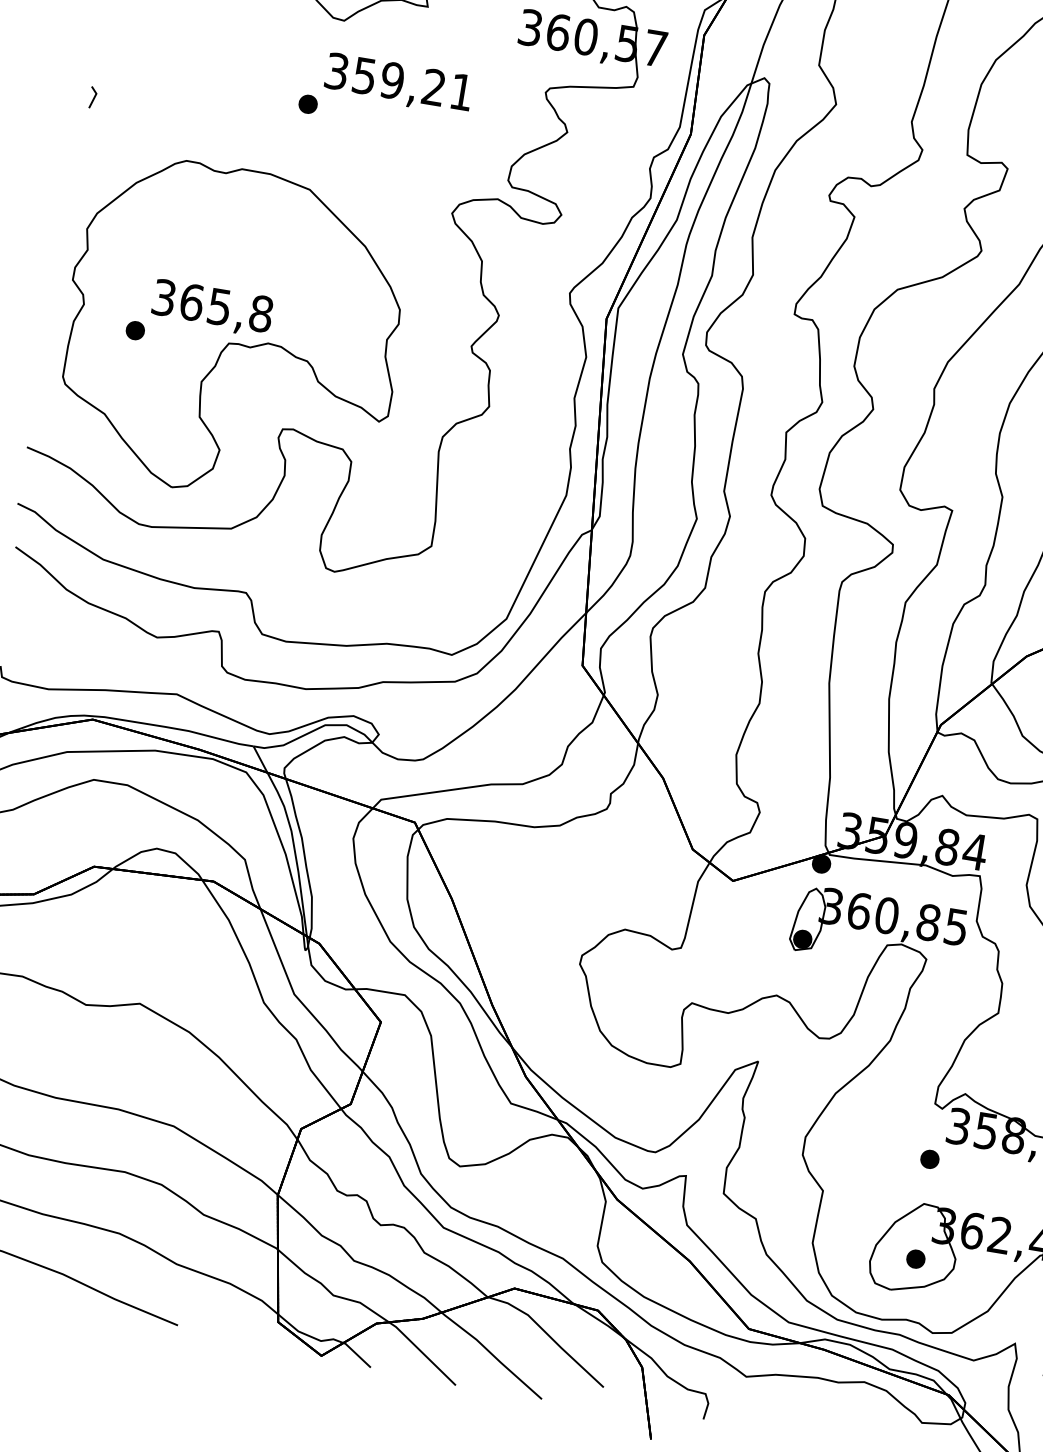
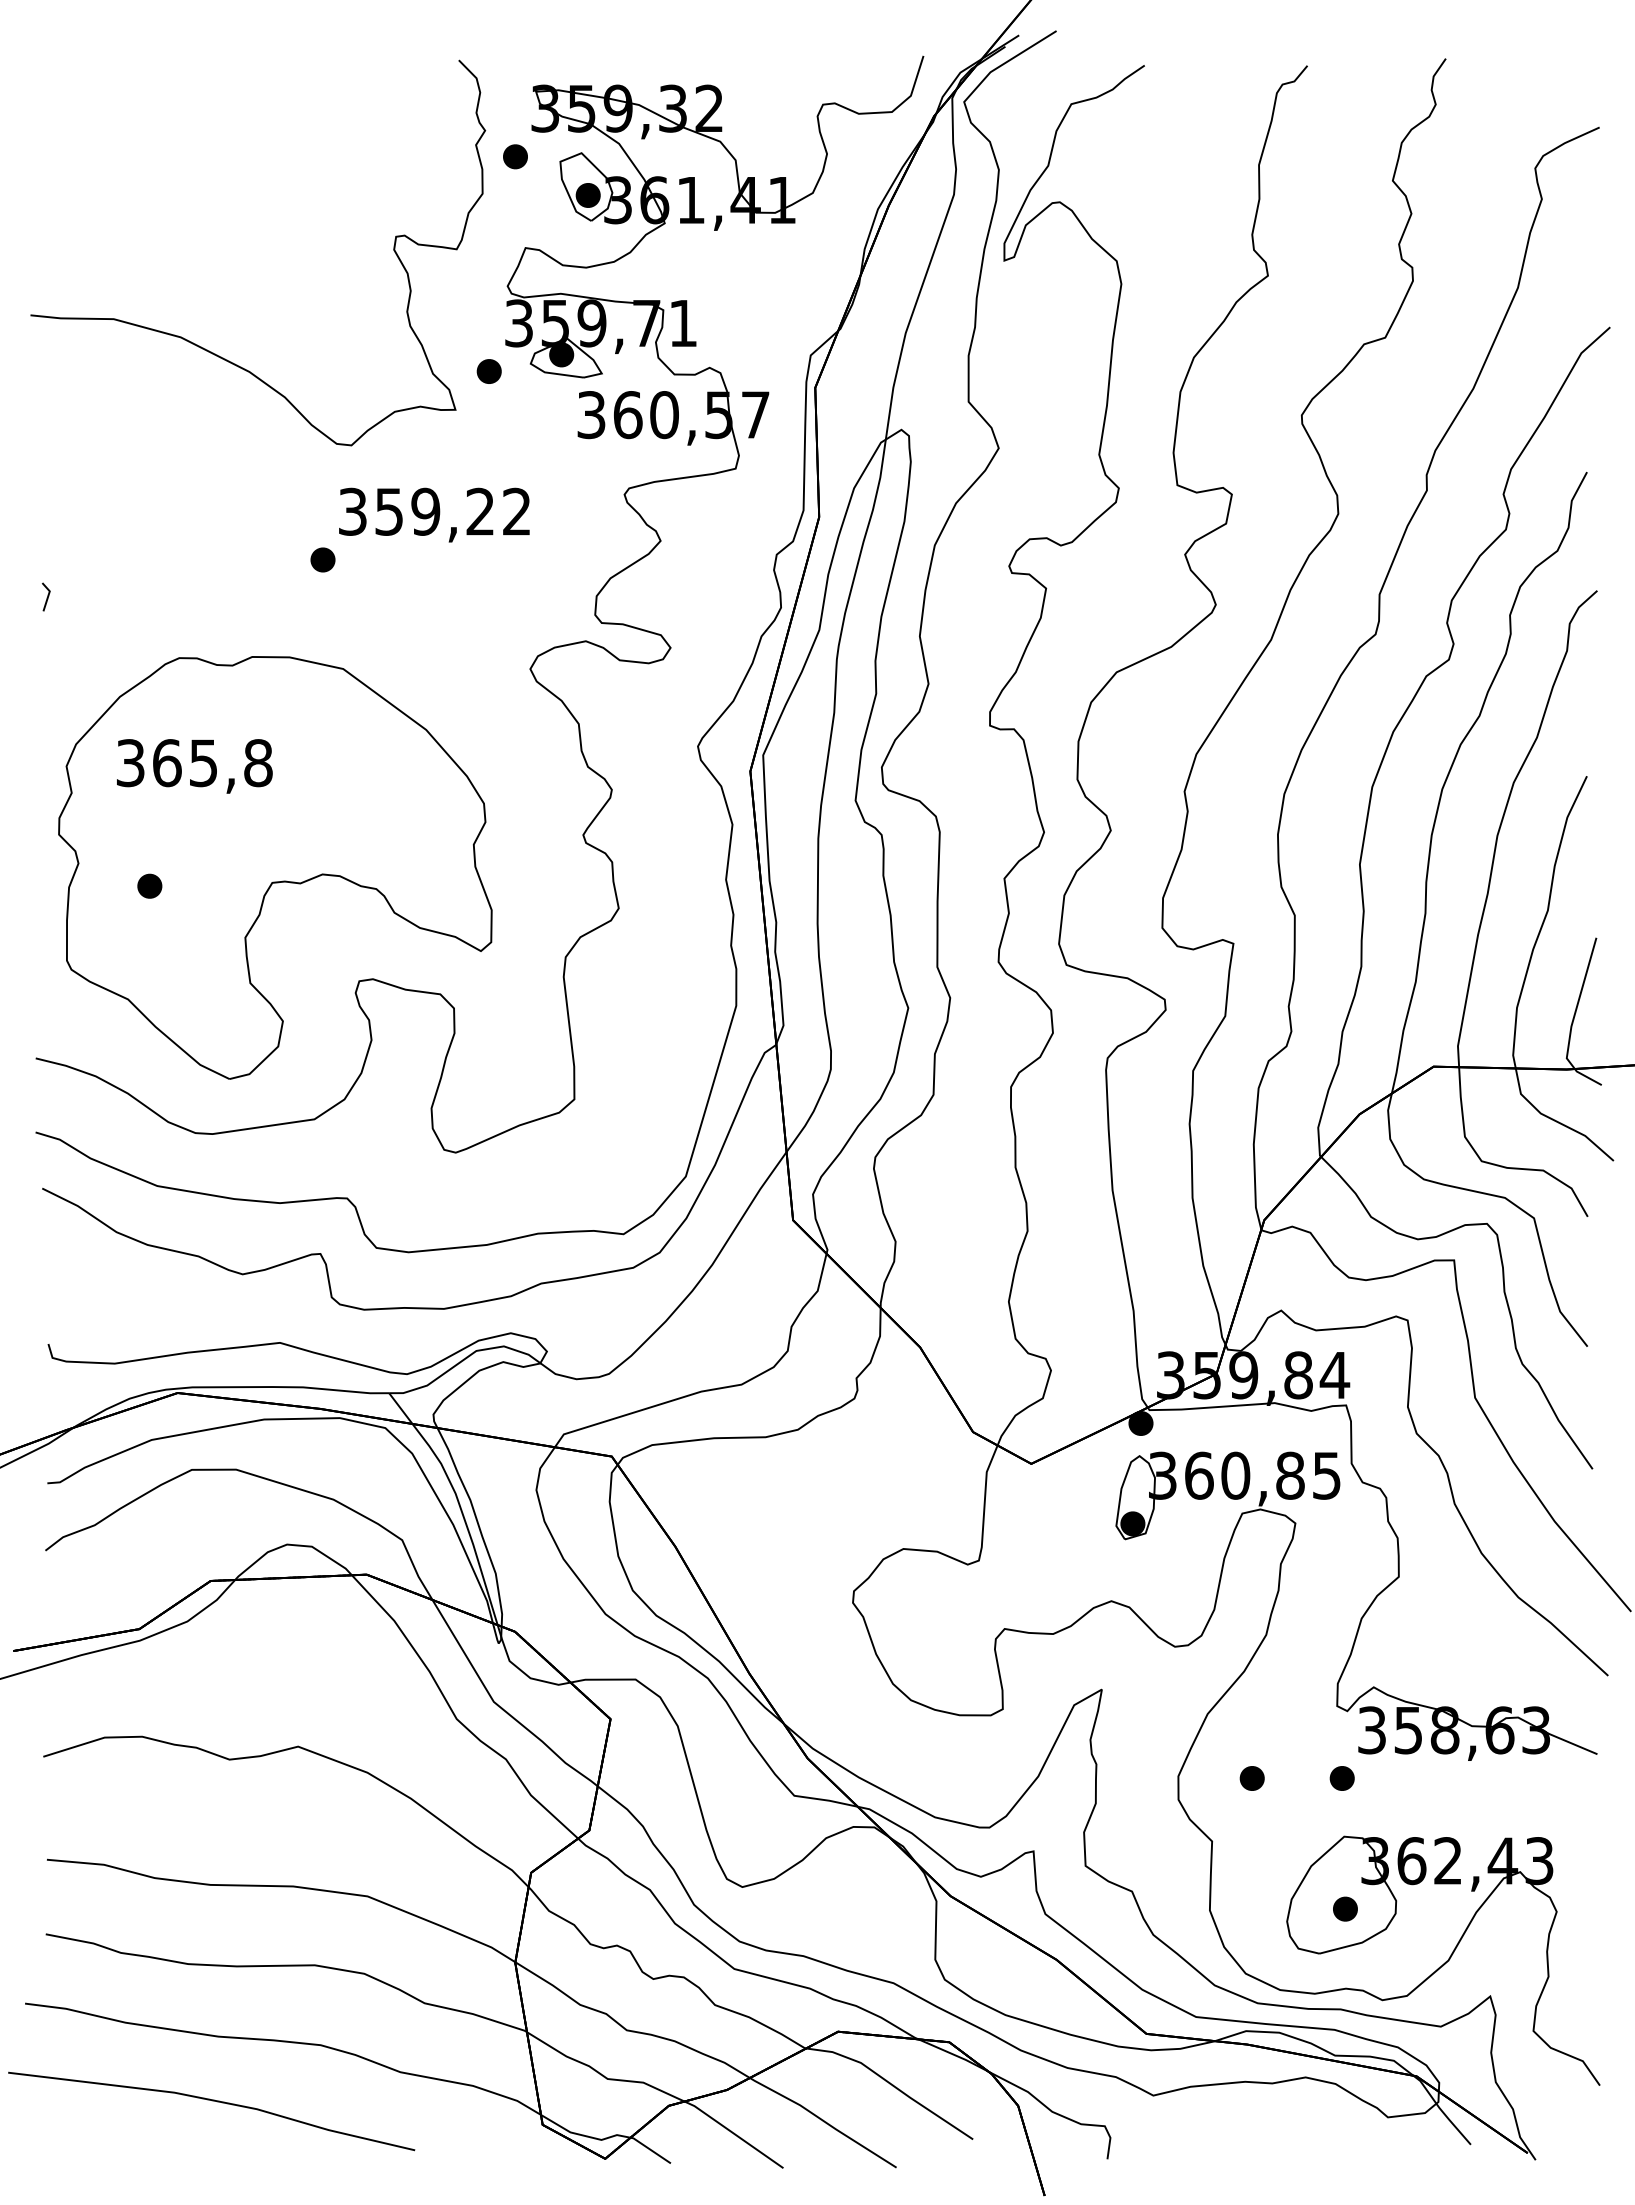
text: (461, 91) -> (516, 511), 359,21 -> 359,22
text: (212, 308) -> (194, 766), moved
part: (860, 1147) -> (1251, 1778), added

